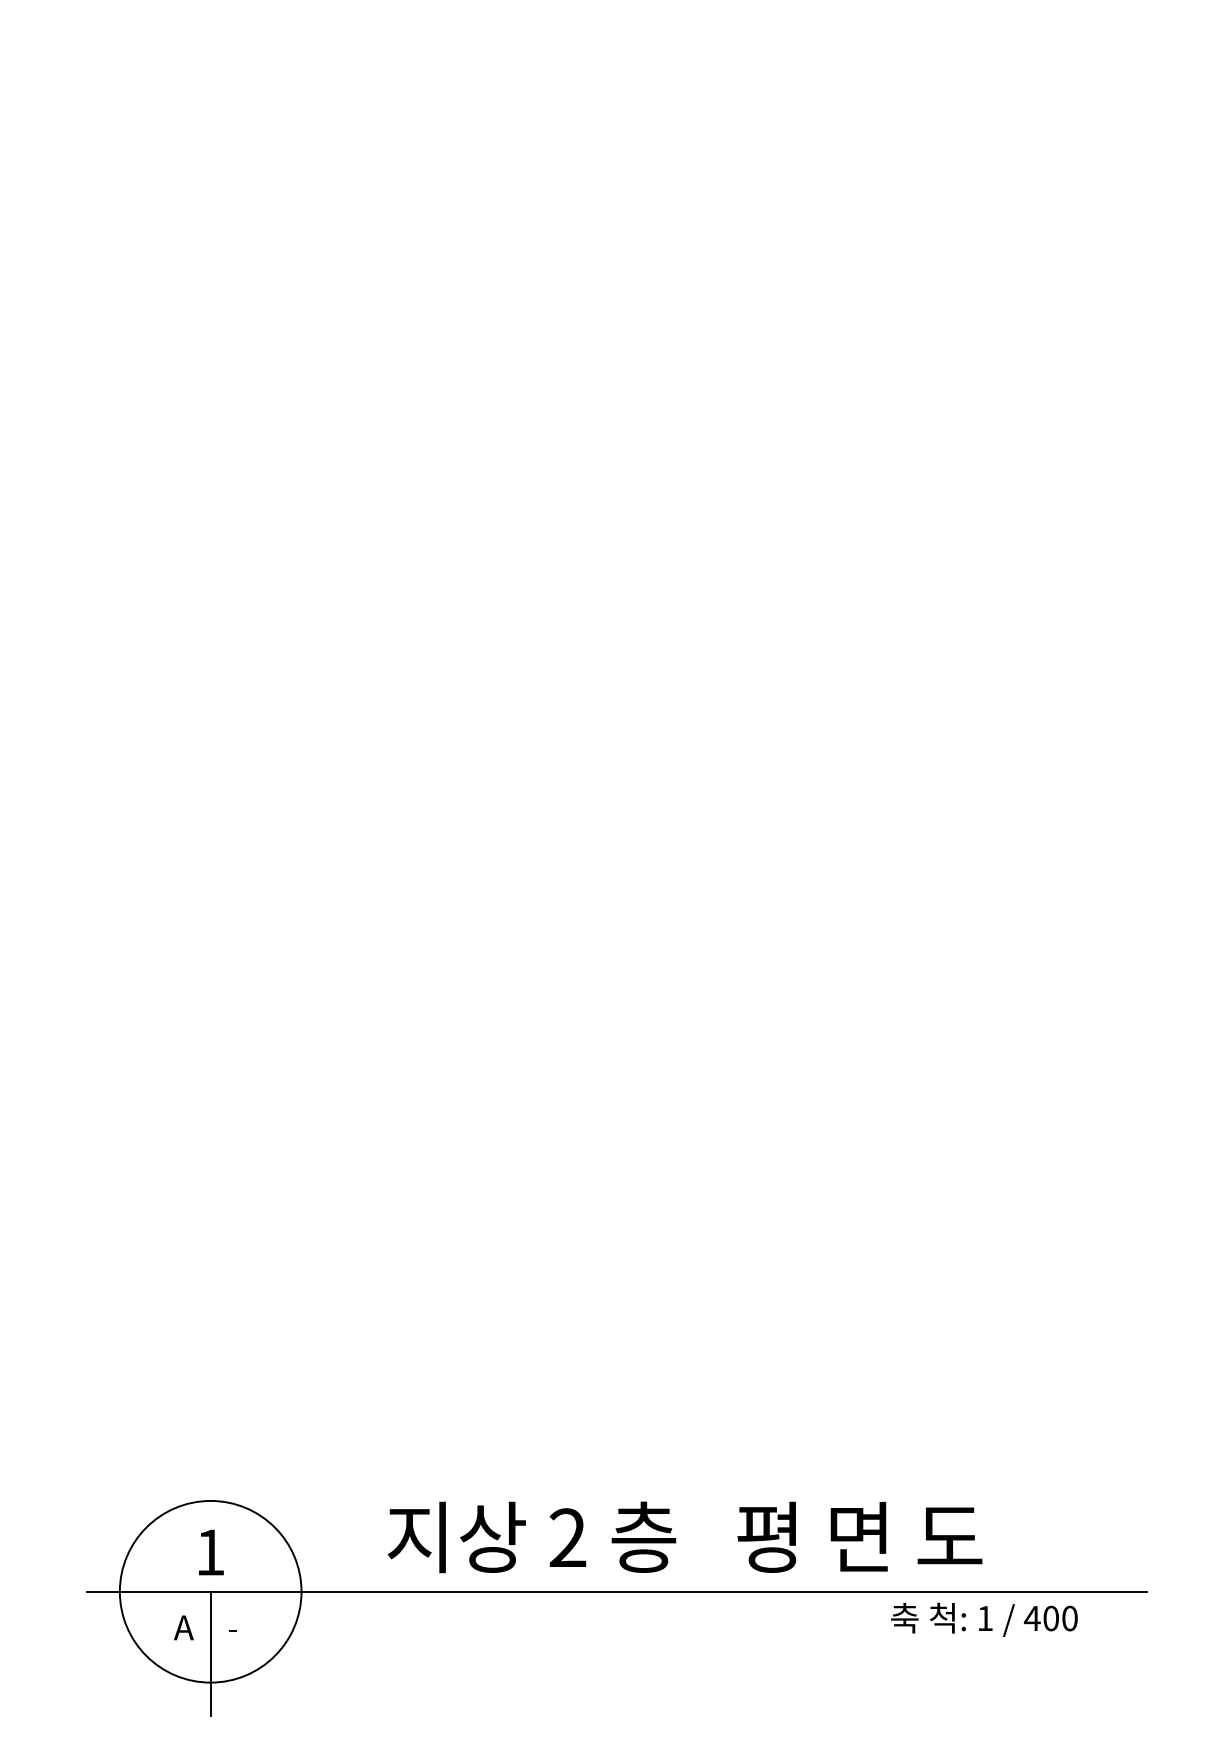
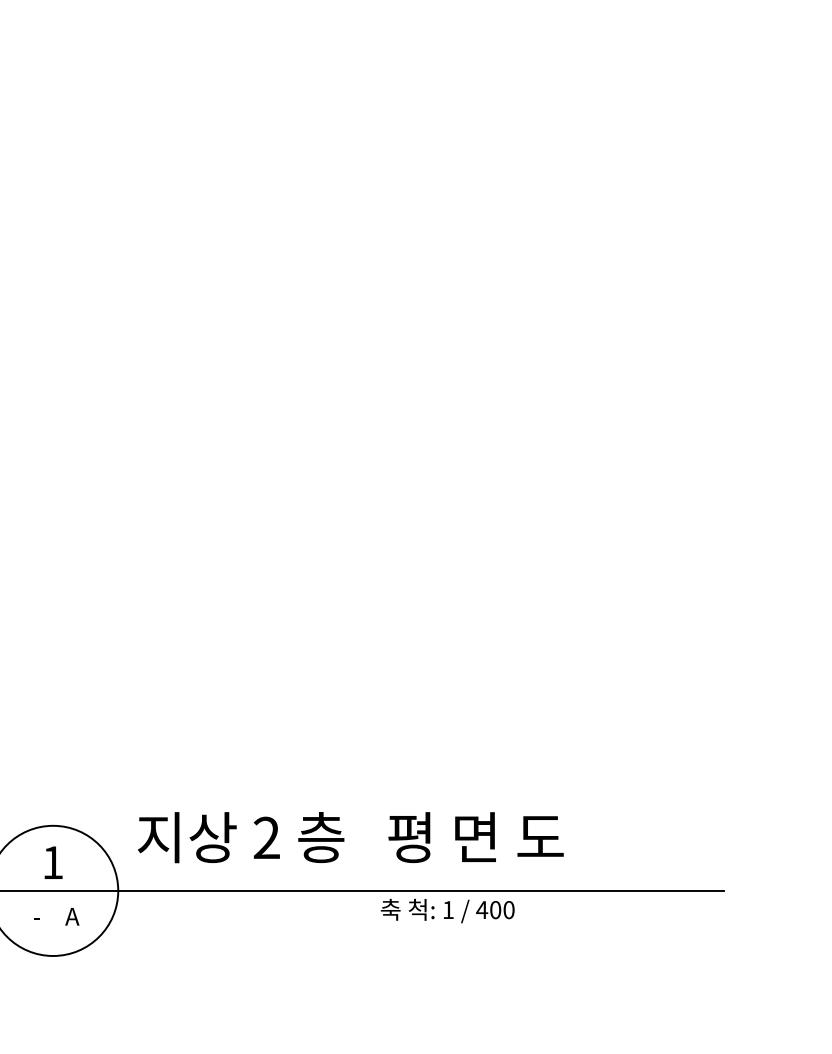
text: (684, 1537) -> (350, 837), moved
text: (984, 1619) -> (447, 910), moved
text: (183, 1627) -> (33, 916), A -> -
text: (237, 1627) -> (72, 916), - -> A
line: (210, 1653) -> (53, 935), removed

